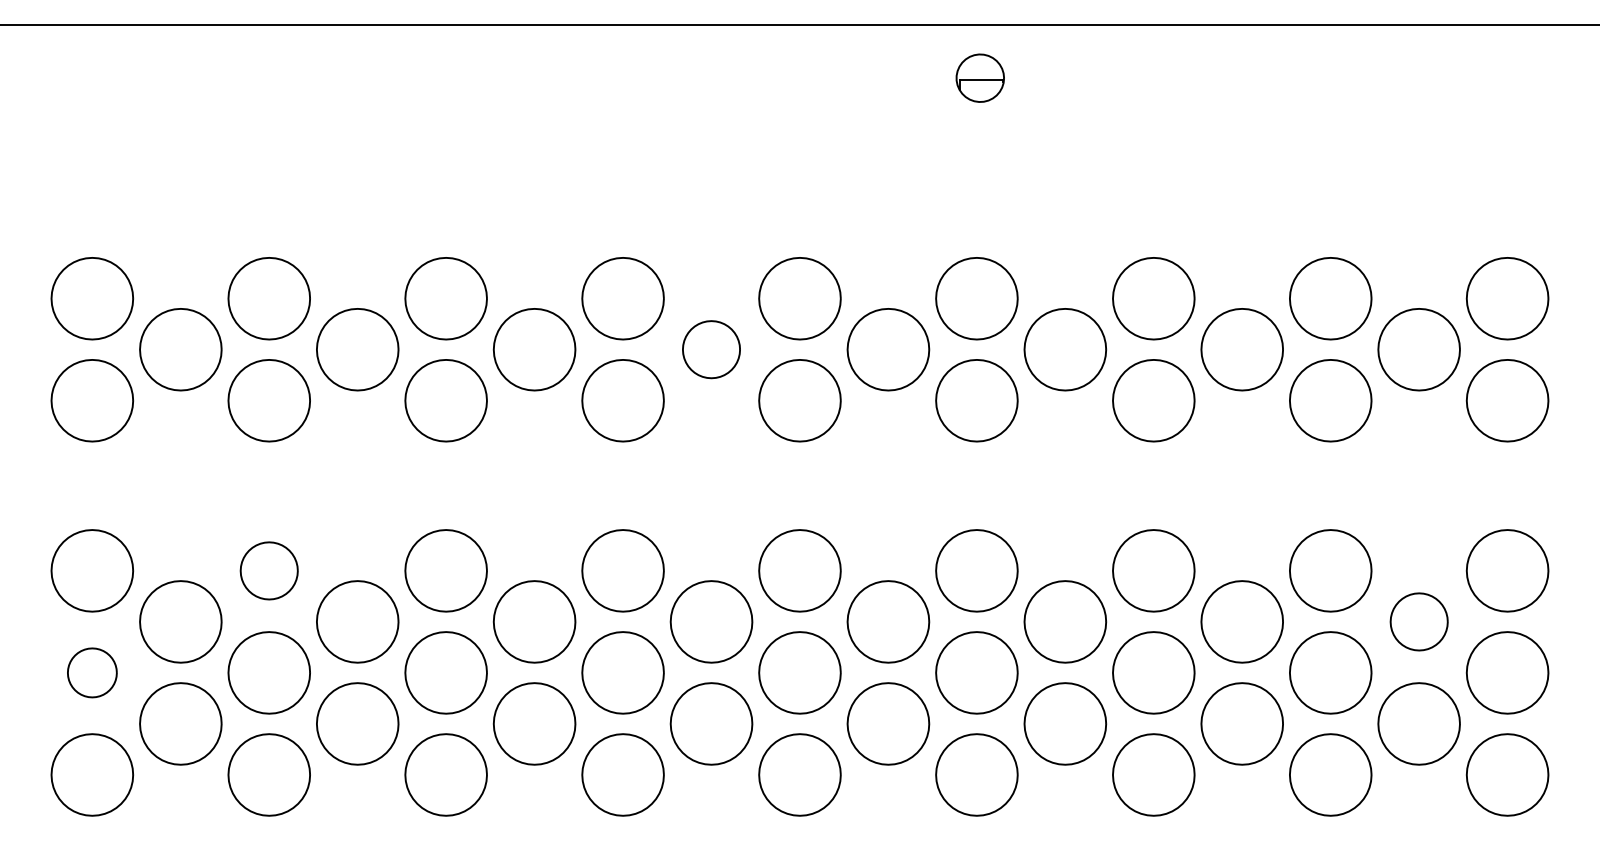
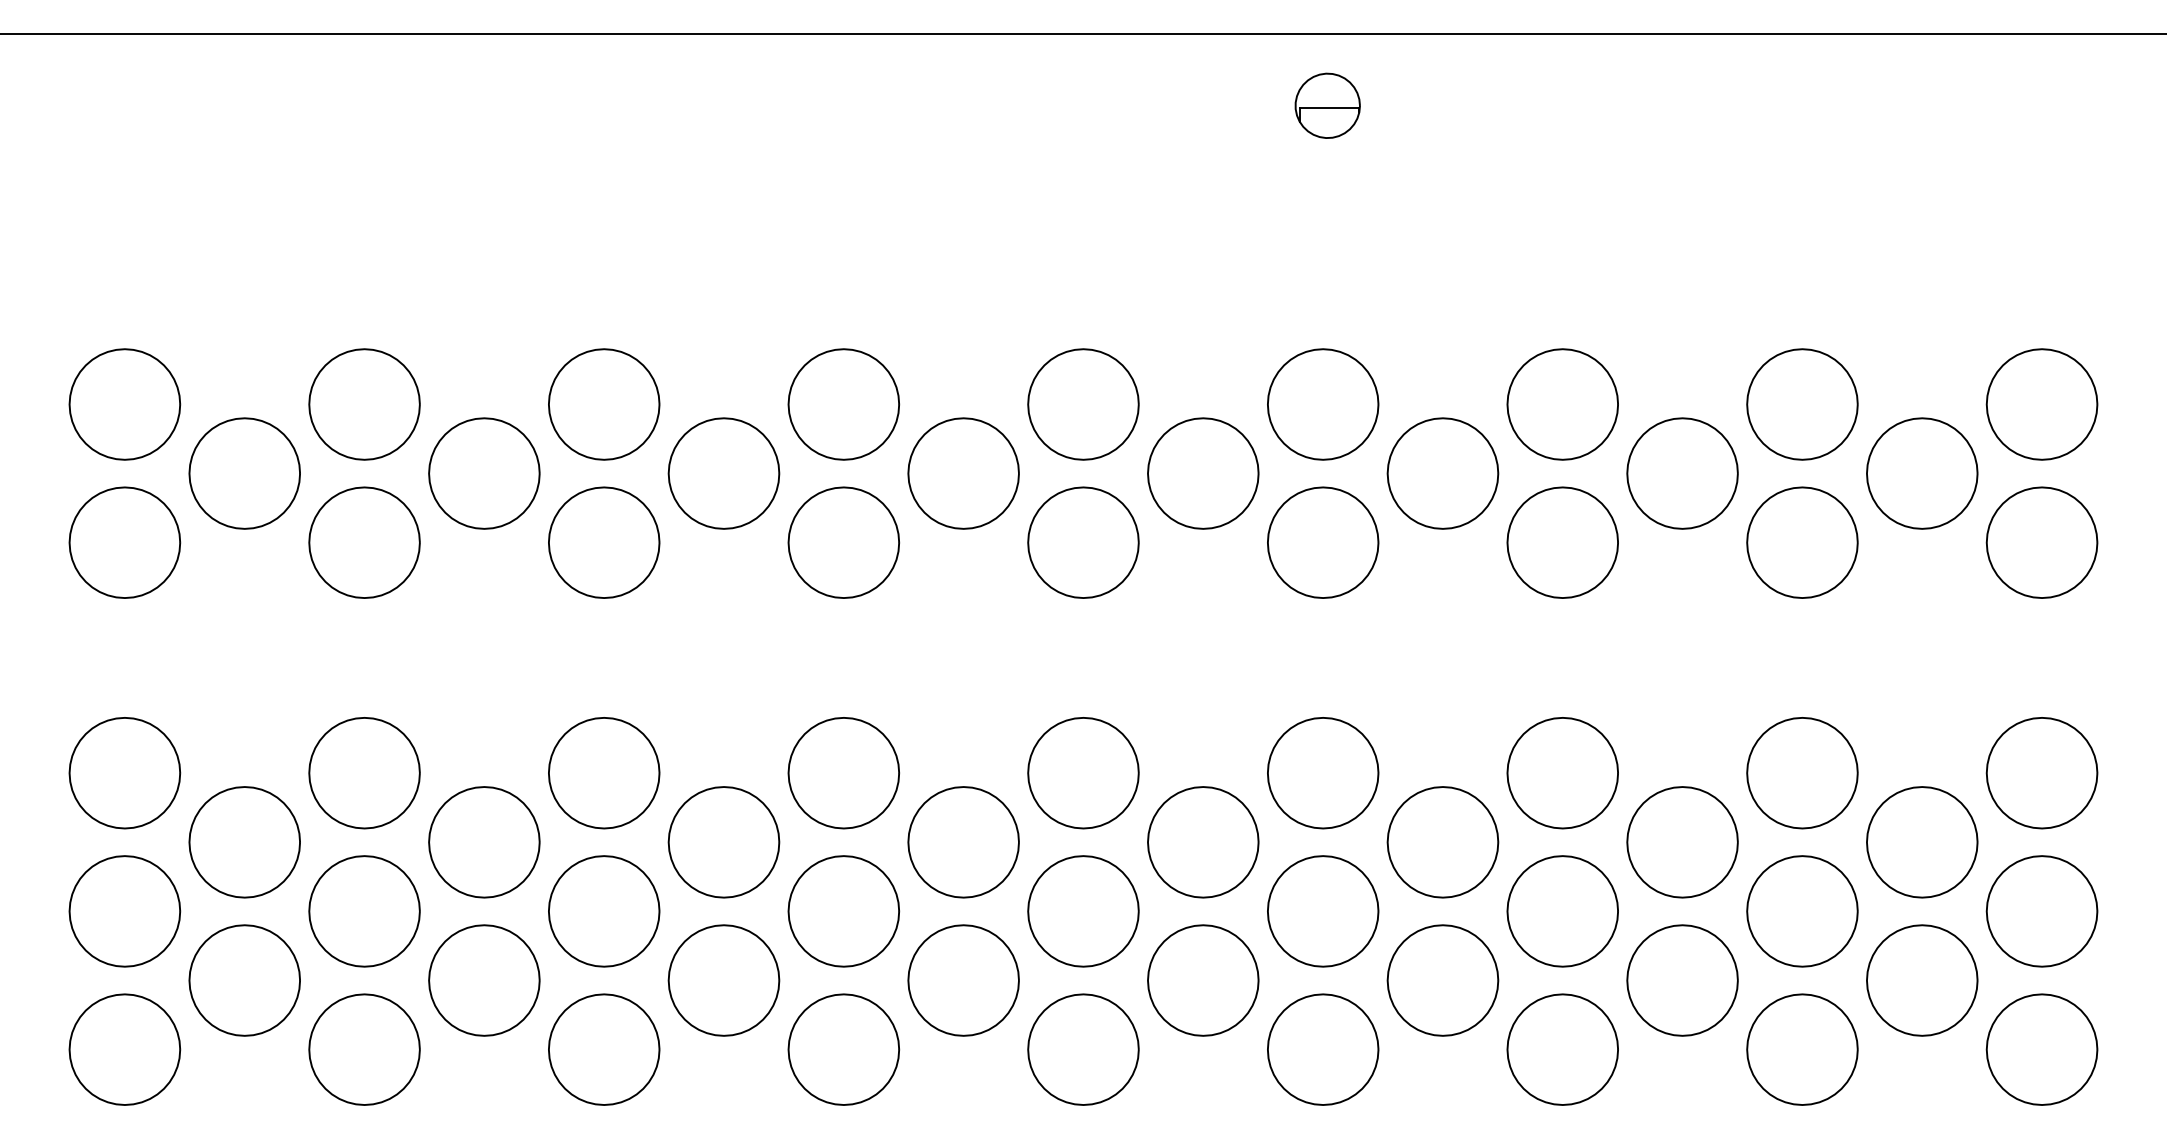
part: (711, 349) -> (963, 473), size x1.43
part: (269, 571) -> (364, 773), size x1.43
part: (1419, 622) -> (1922, 842), size x1.43
part: (92, 672) -> (124, 911), size x1.67

